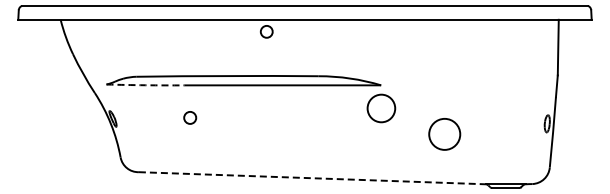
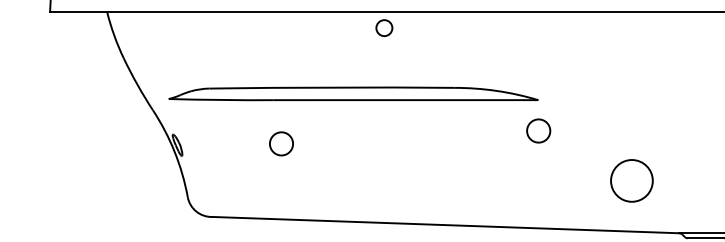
arc: (145, 85) -> (221, 100), dashed -> solid
circle: (381, 107) -> (538, 129), size x0.62
circle: (189, 117) -> (280, 143), size x1.43
circle: (444, 134) -> (631, 181), moved
line: (312, 178) -> (445, 225), dashed -> solid

